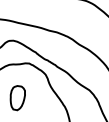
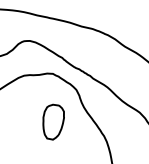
part: (17, 98) -> (53, 122), moved

